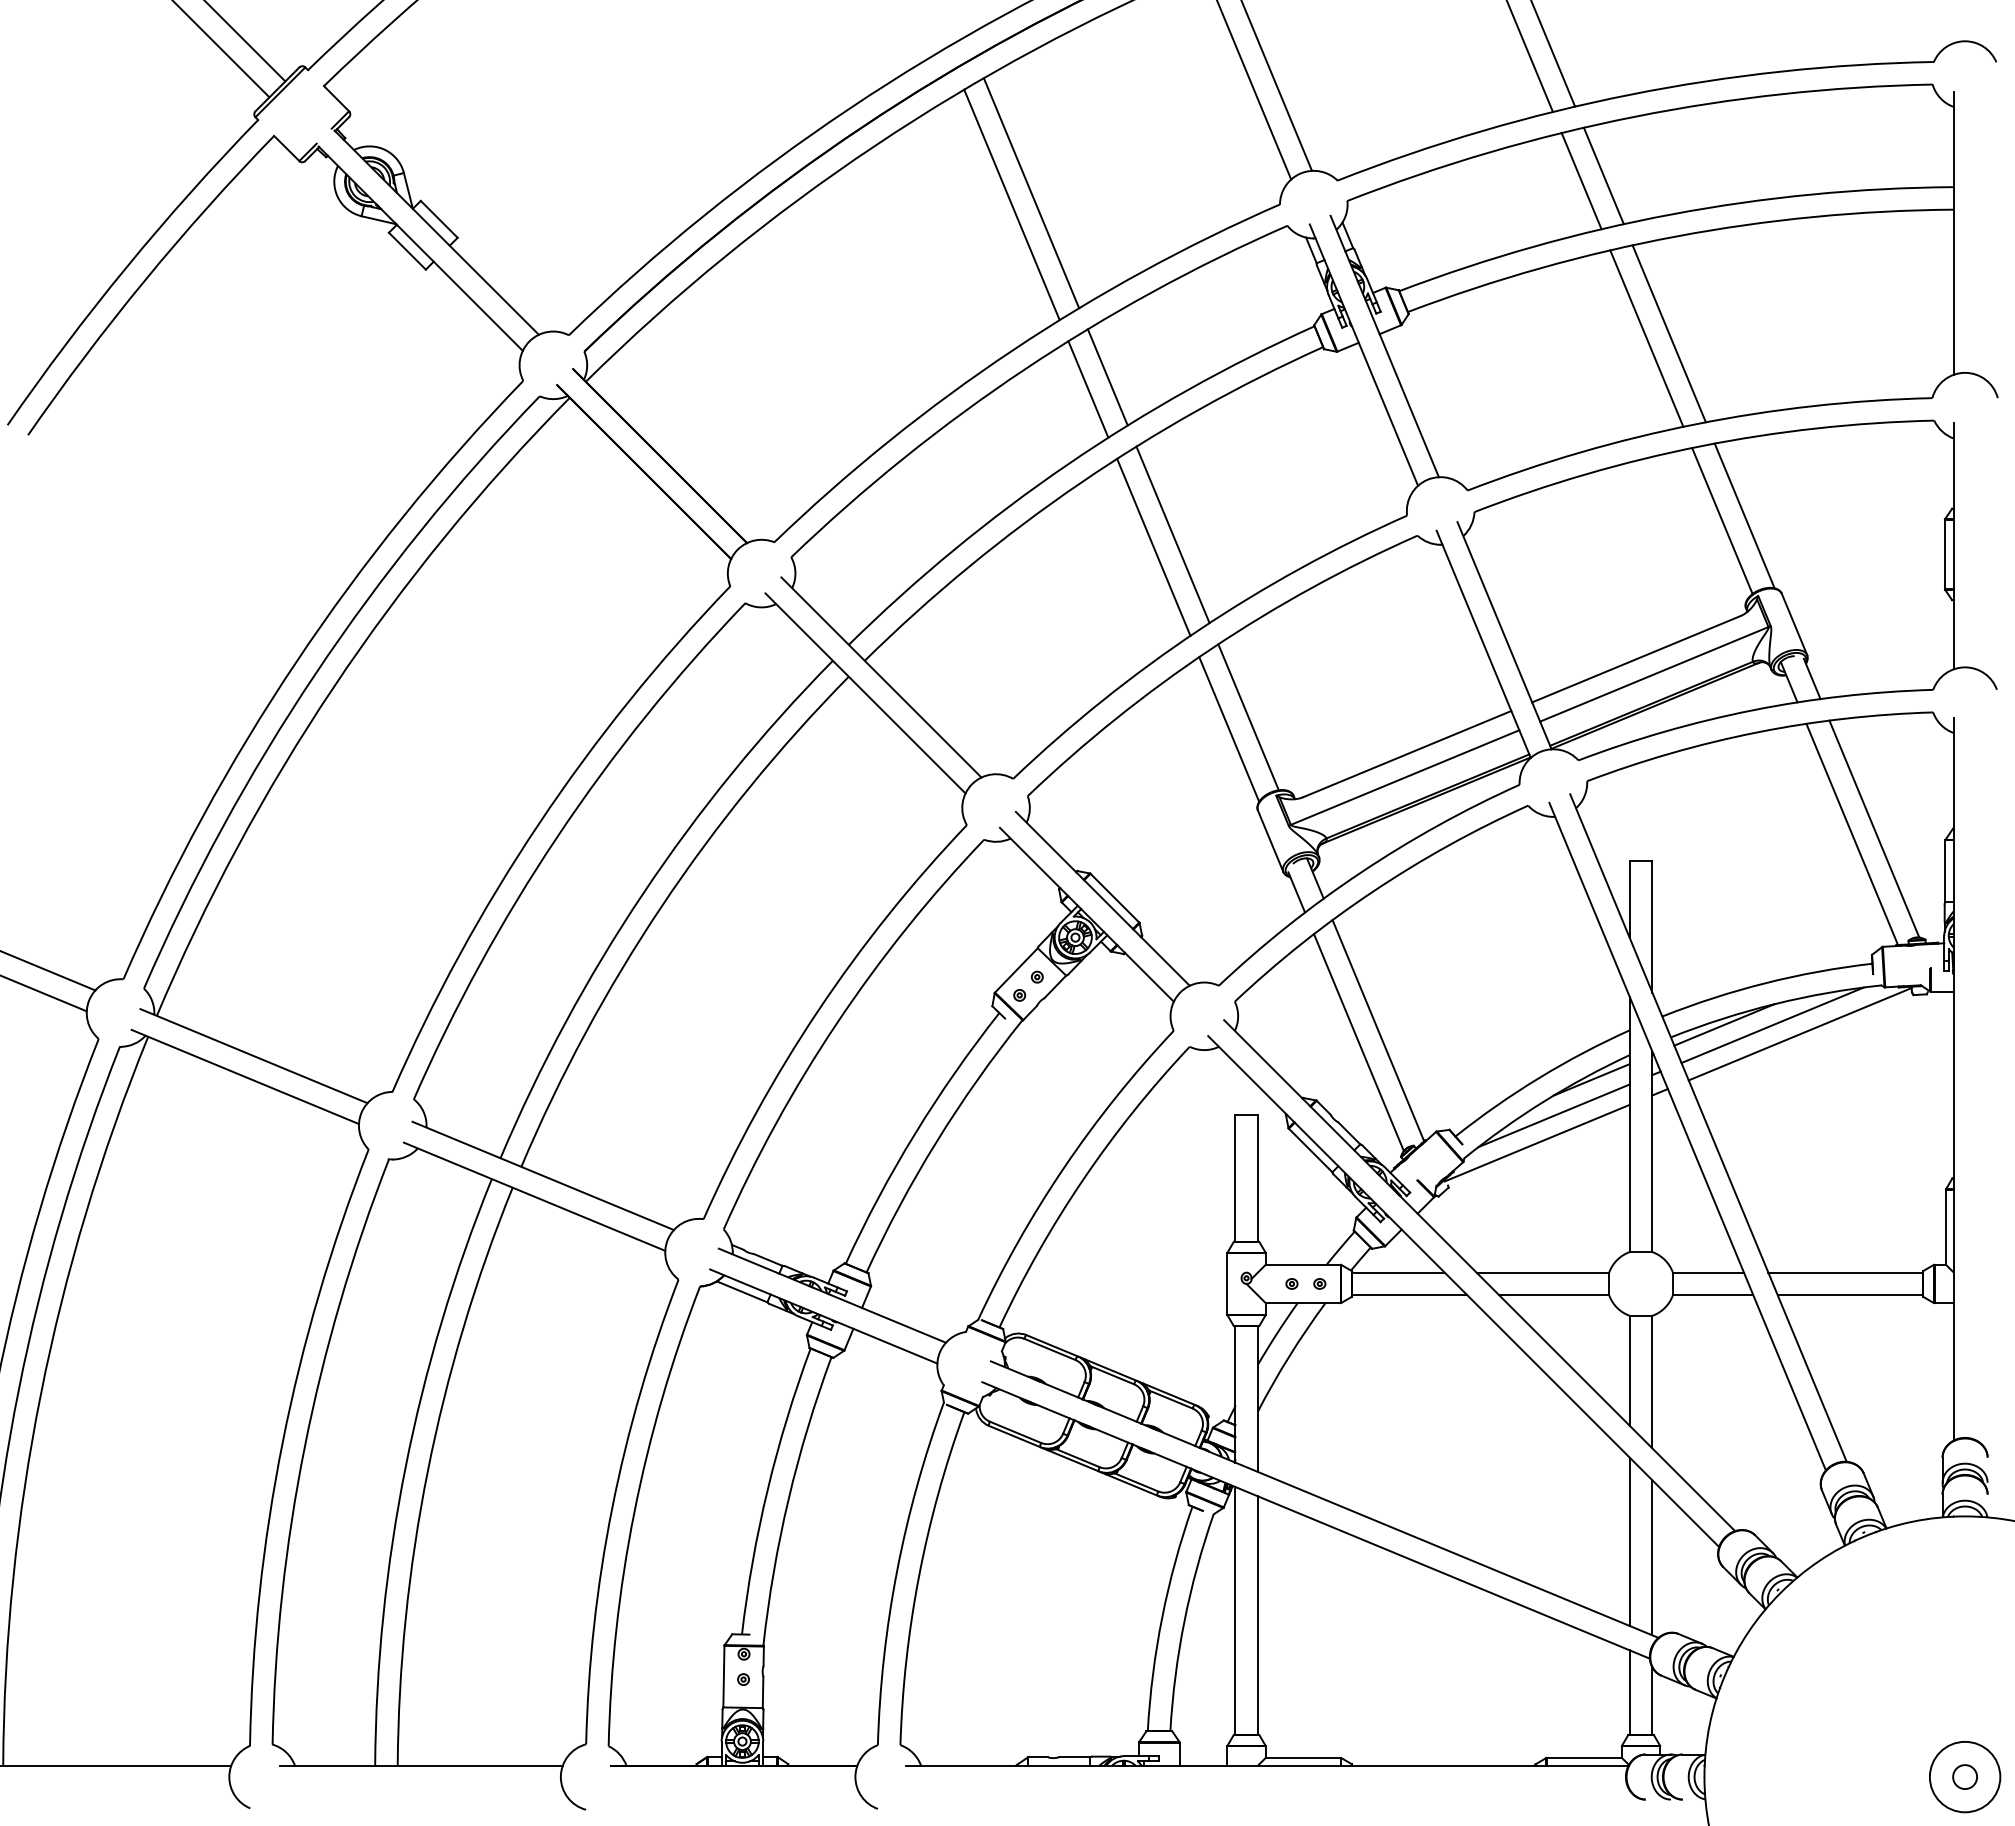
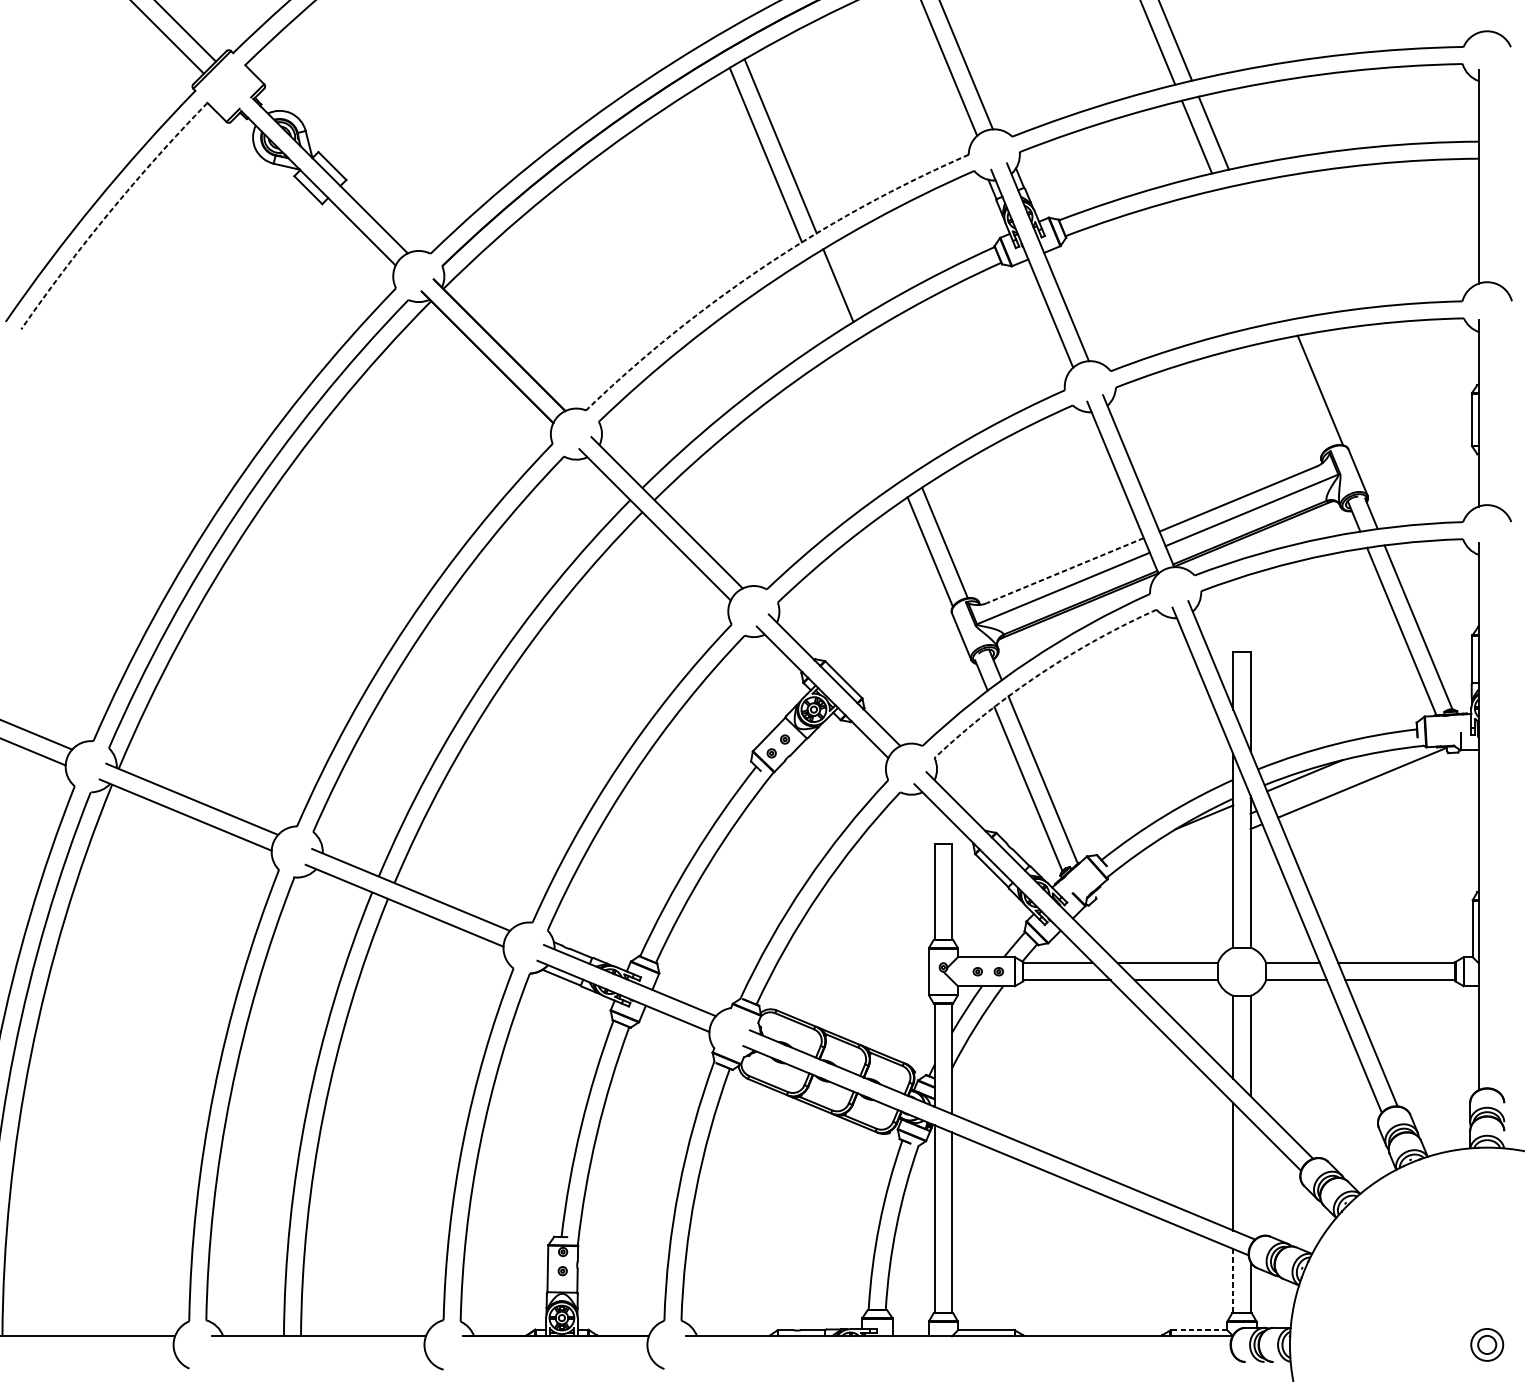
arc: (144, 280) -> (109, 212), solid -> dashed
line: (1668, 333) -> (1262, 252), removed
line: (1646, 338) -> (1246, 256), removed
arc: (1012, 350) -> (766, 265), solid -> dashed
line: (1088, 389) -> (823, 294), removed
line: (1722, 521) -> (1303, 394), removed
line: (1172, 534) -> (887, 404), removed
line: (1153, 546) -> (872, 413), removed
line: (1407, 754) -> (1065, 571), solid -> dashed
arc: (1373, 891) -> (1039, 674), solid -> dashed
line: (1772, 1025) -> (1341, 776), removed
line: (1553, 1115) -> (1175, 844), removed
line: (1536, 1142) -> (1162, 864), removed
line: (1652, 1557) -> (1250, 1178), removed
line: (1629, 1693) -> (1233, 1281), solid -> dashed
line: (1583, 1757) -> (1198, 1330), solid -> dashed
circle: (1964, 1776) -> (1486, 1344), size x0.6

